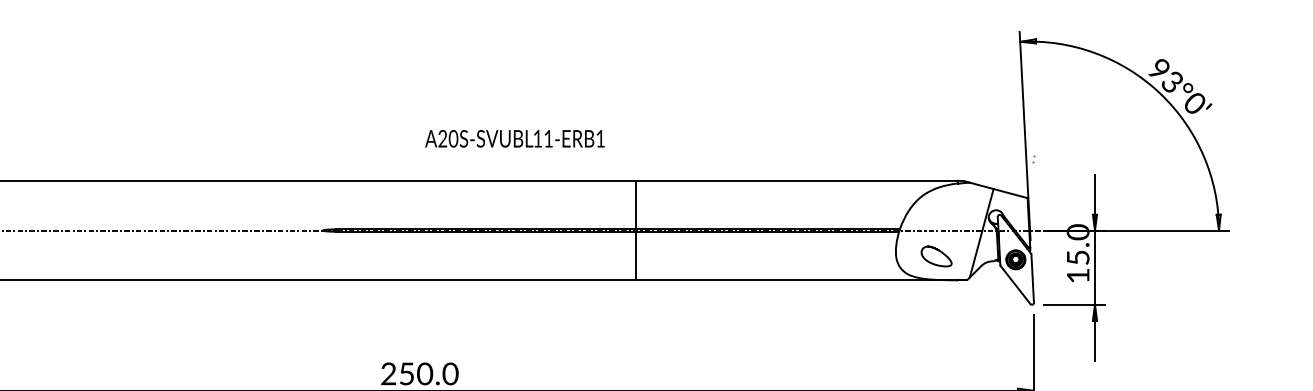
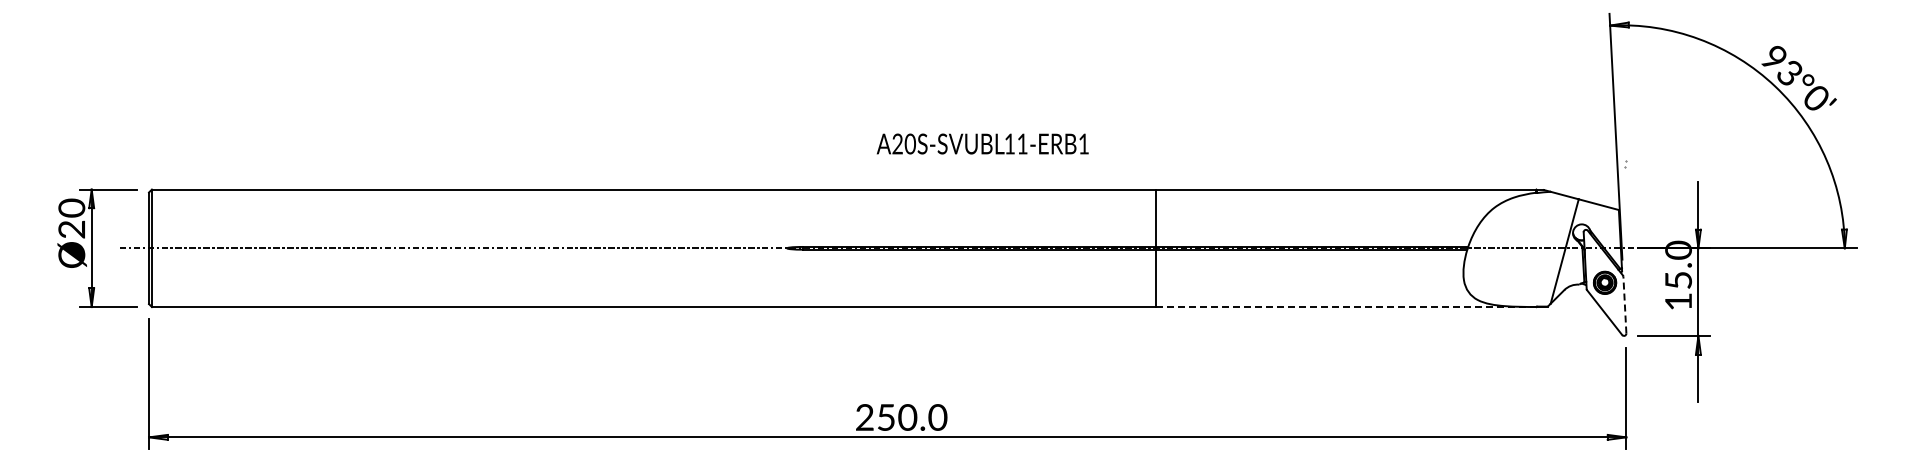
text: (514, 138) -> (982, 143), moved
curve: (939, 251) -> (1514, 273), removed
line: (1032, 278) -> (1624, 304), solid -> dashed
line: (796, 280) -> (1346, 307), solid -> dashed

